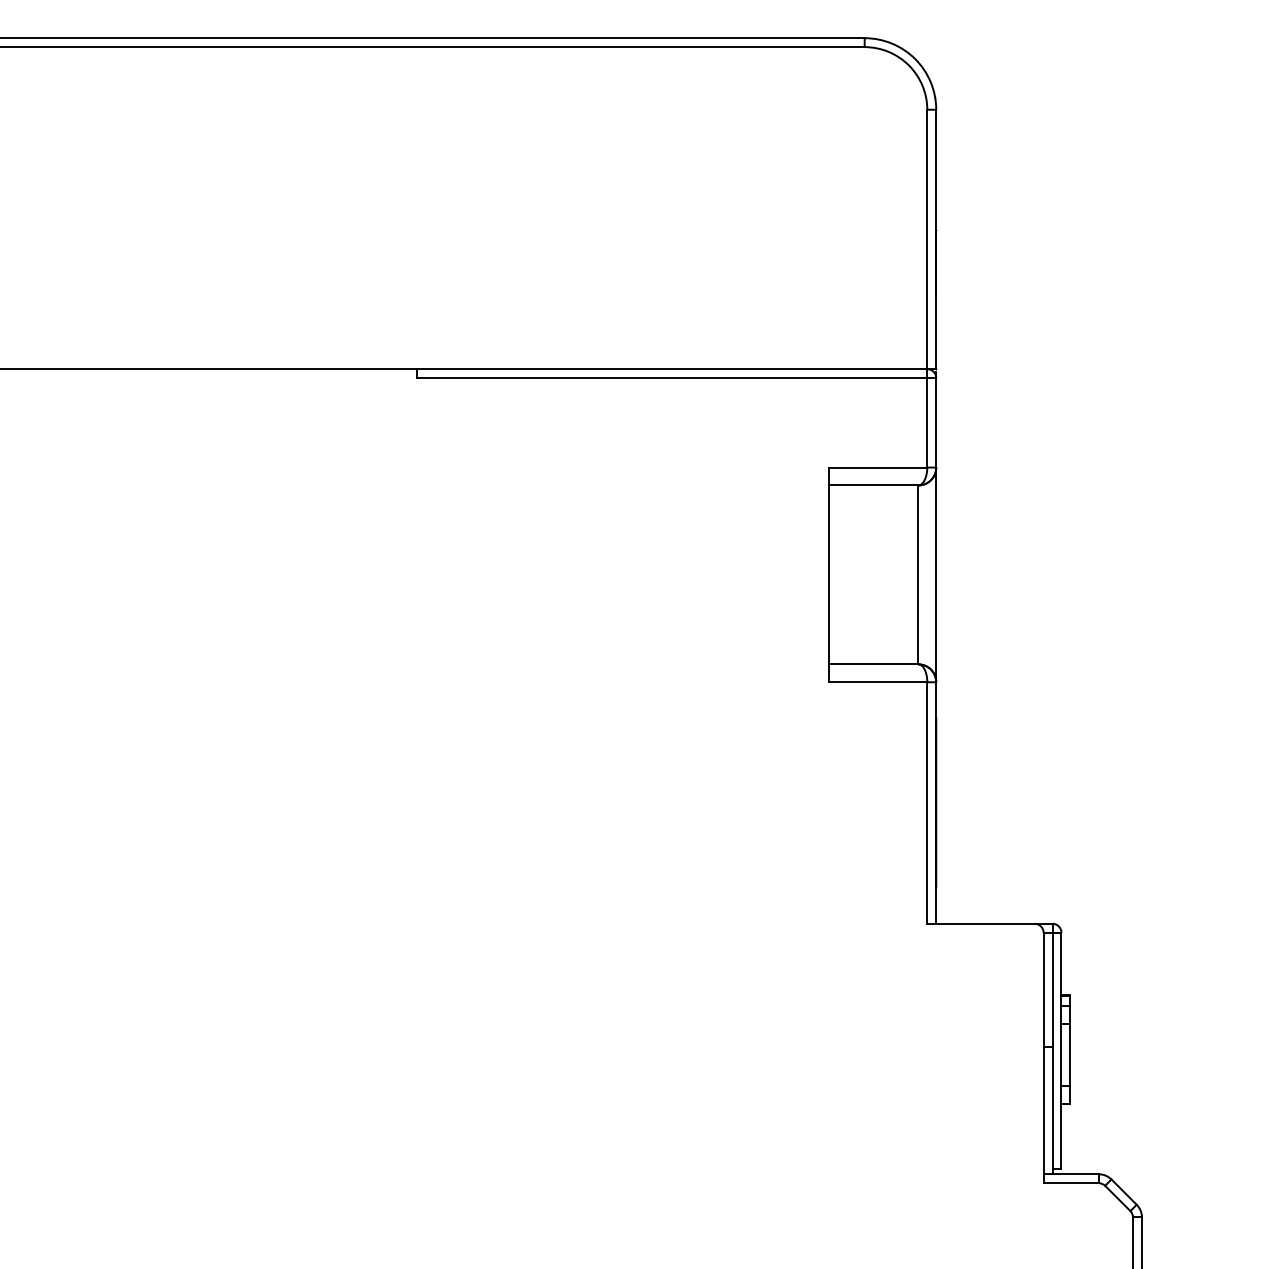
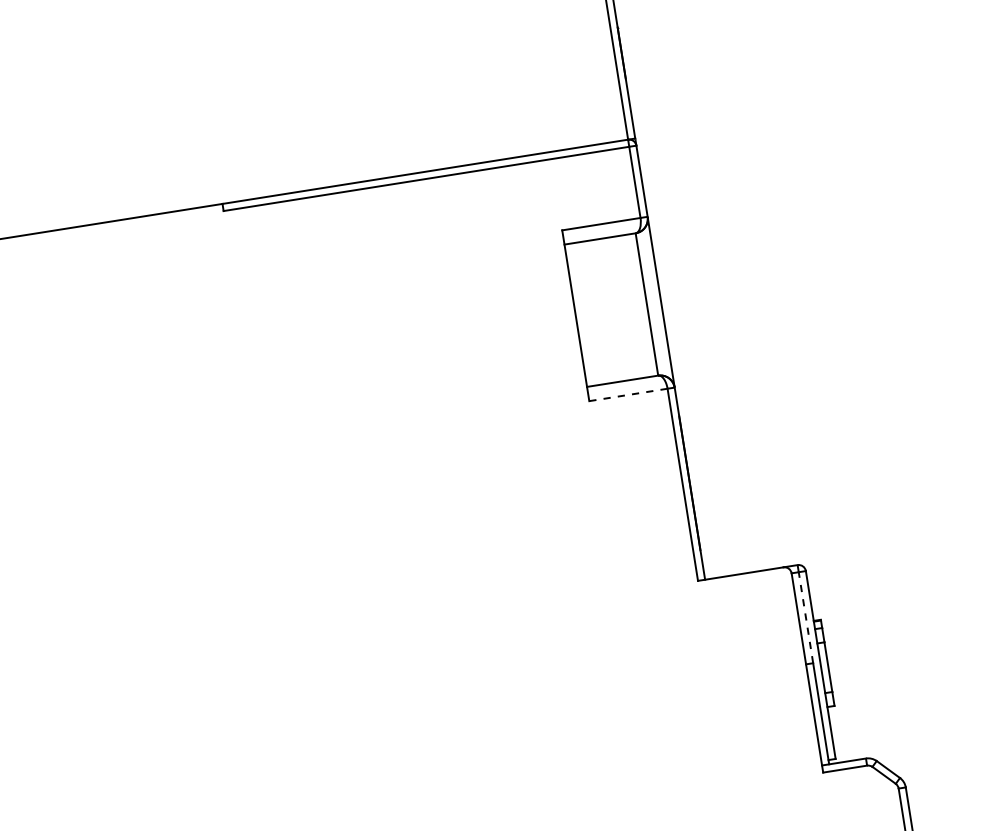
line: (877, 682) -> (627, 395), solid -> dashed
line: (1052, 989) -> (805, 617), solid -> dashed

